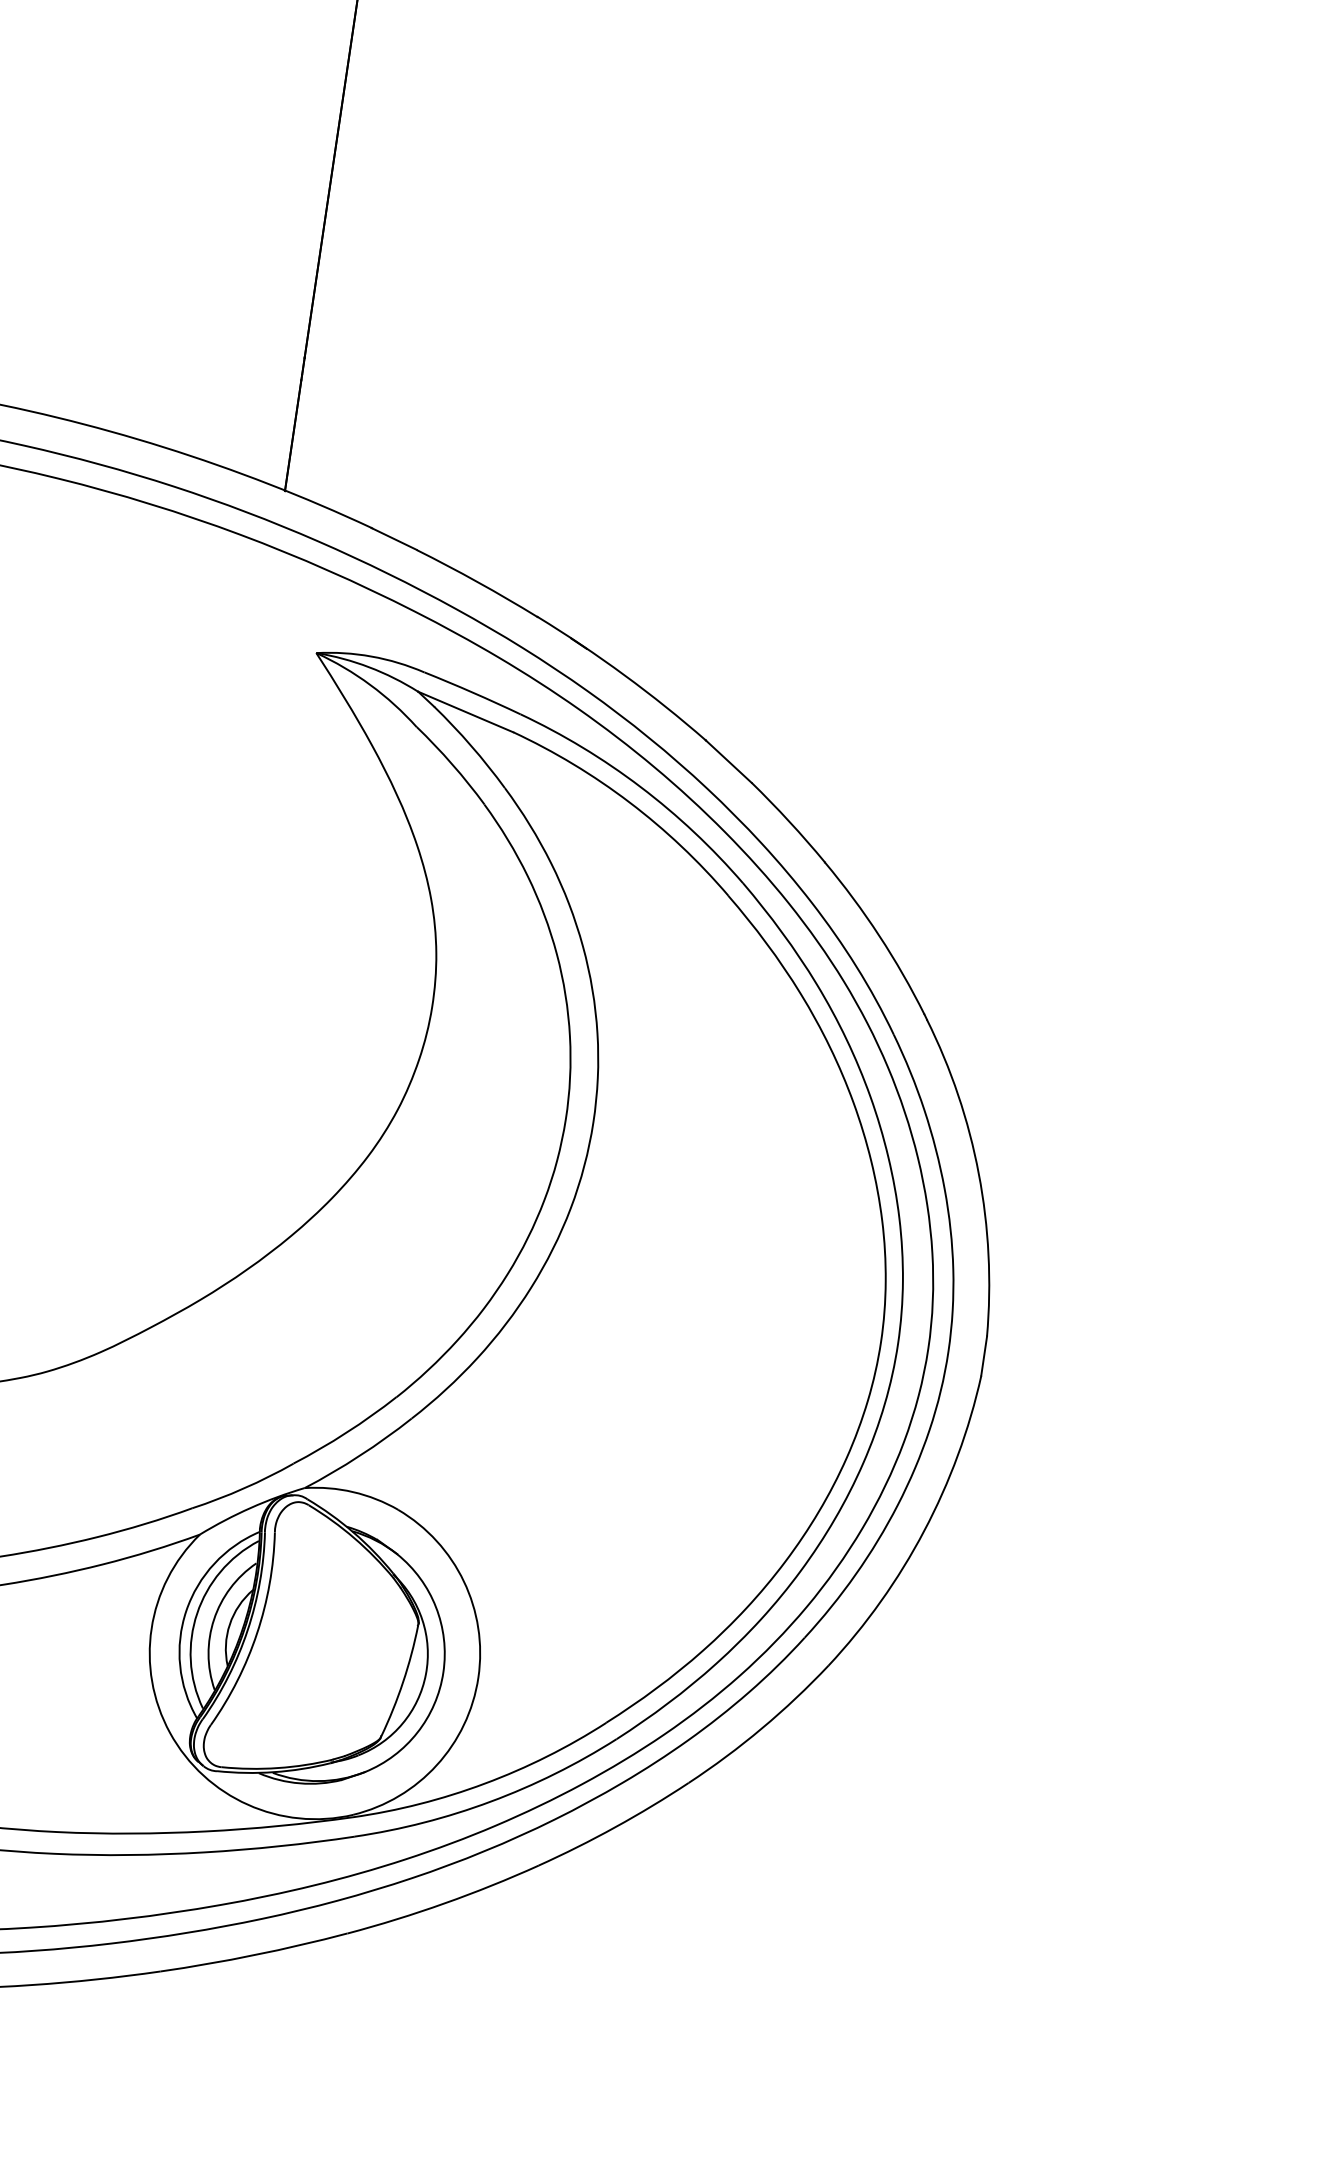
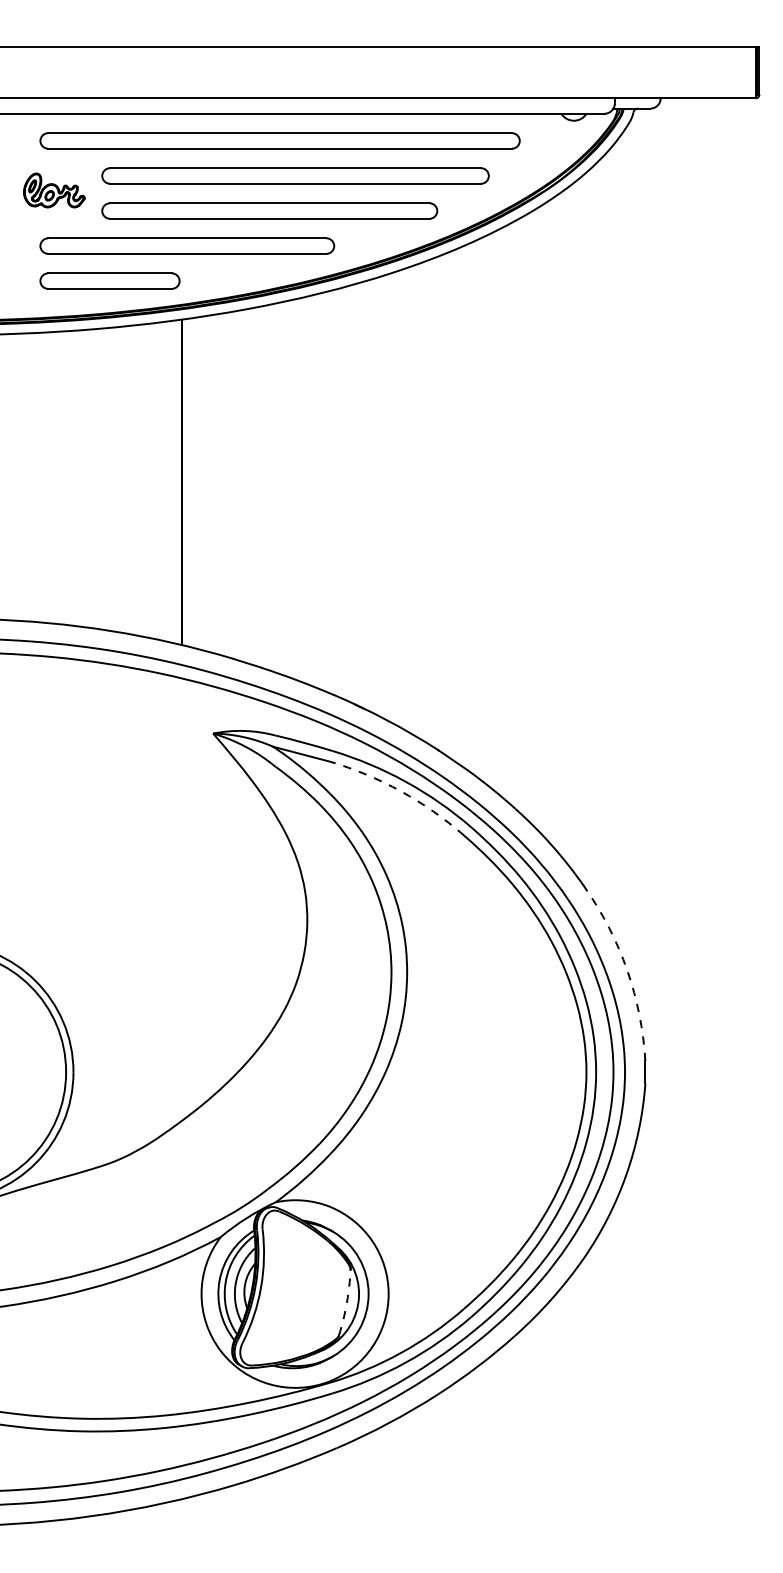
arc: (628, 802) -> (400, 791), solid -> dashed
arc: (979, 1173) -> (627, 970), solid -> dashed
arc: (402, 1681) -> (346, 1302), solid -> dashed

